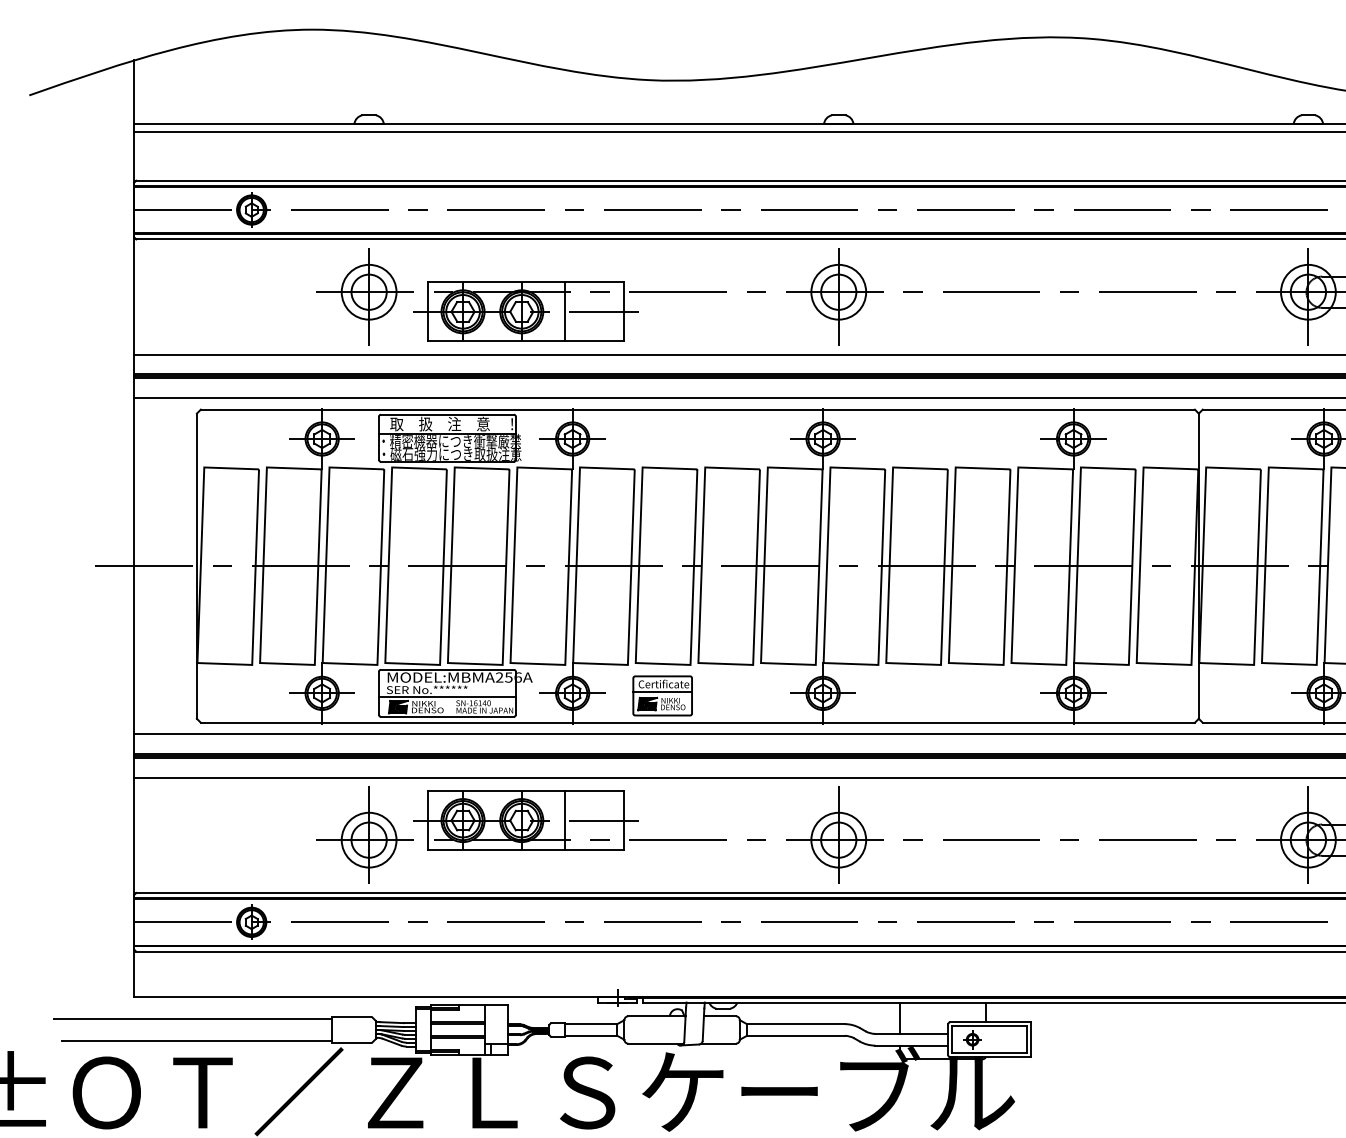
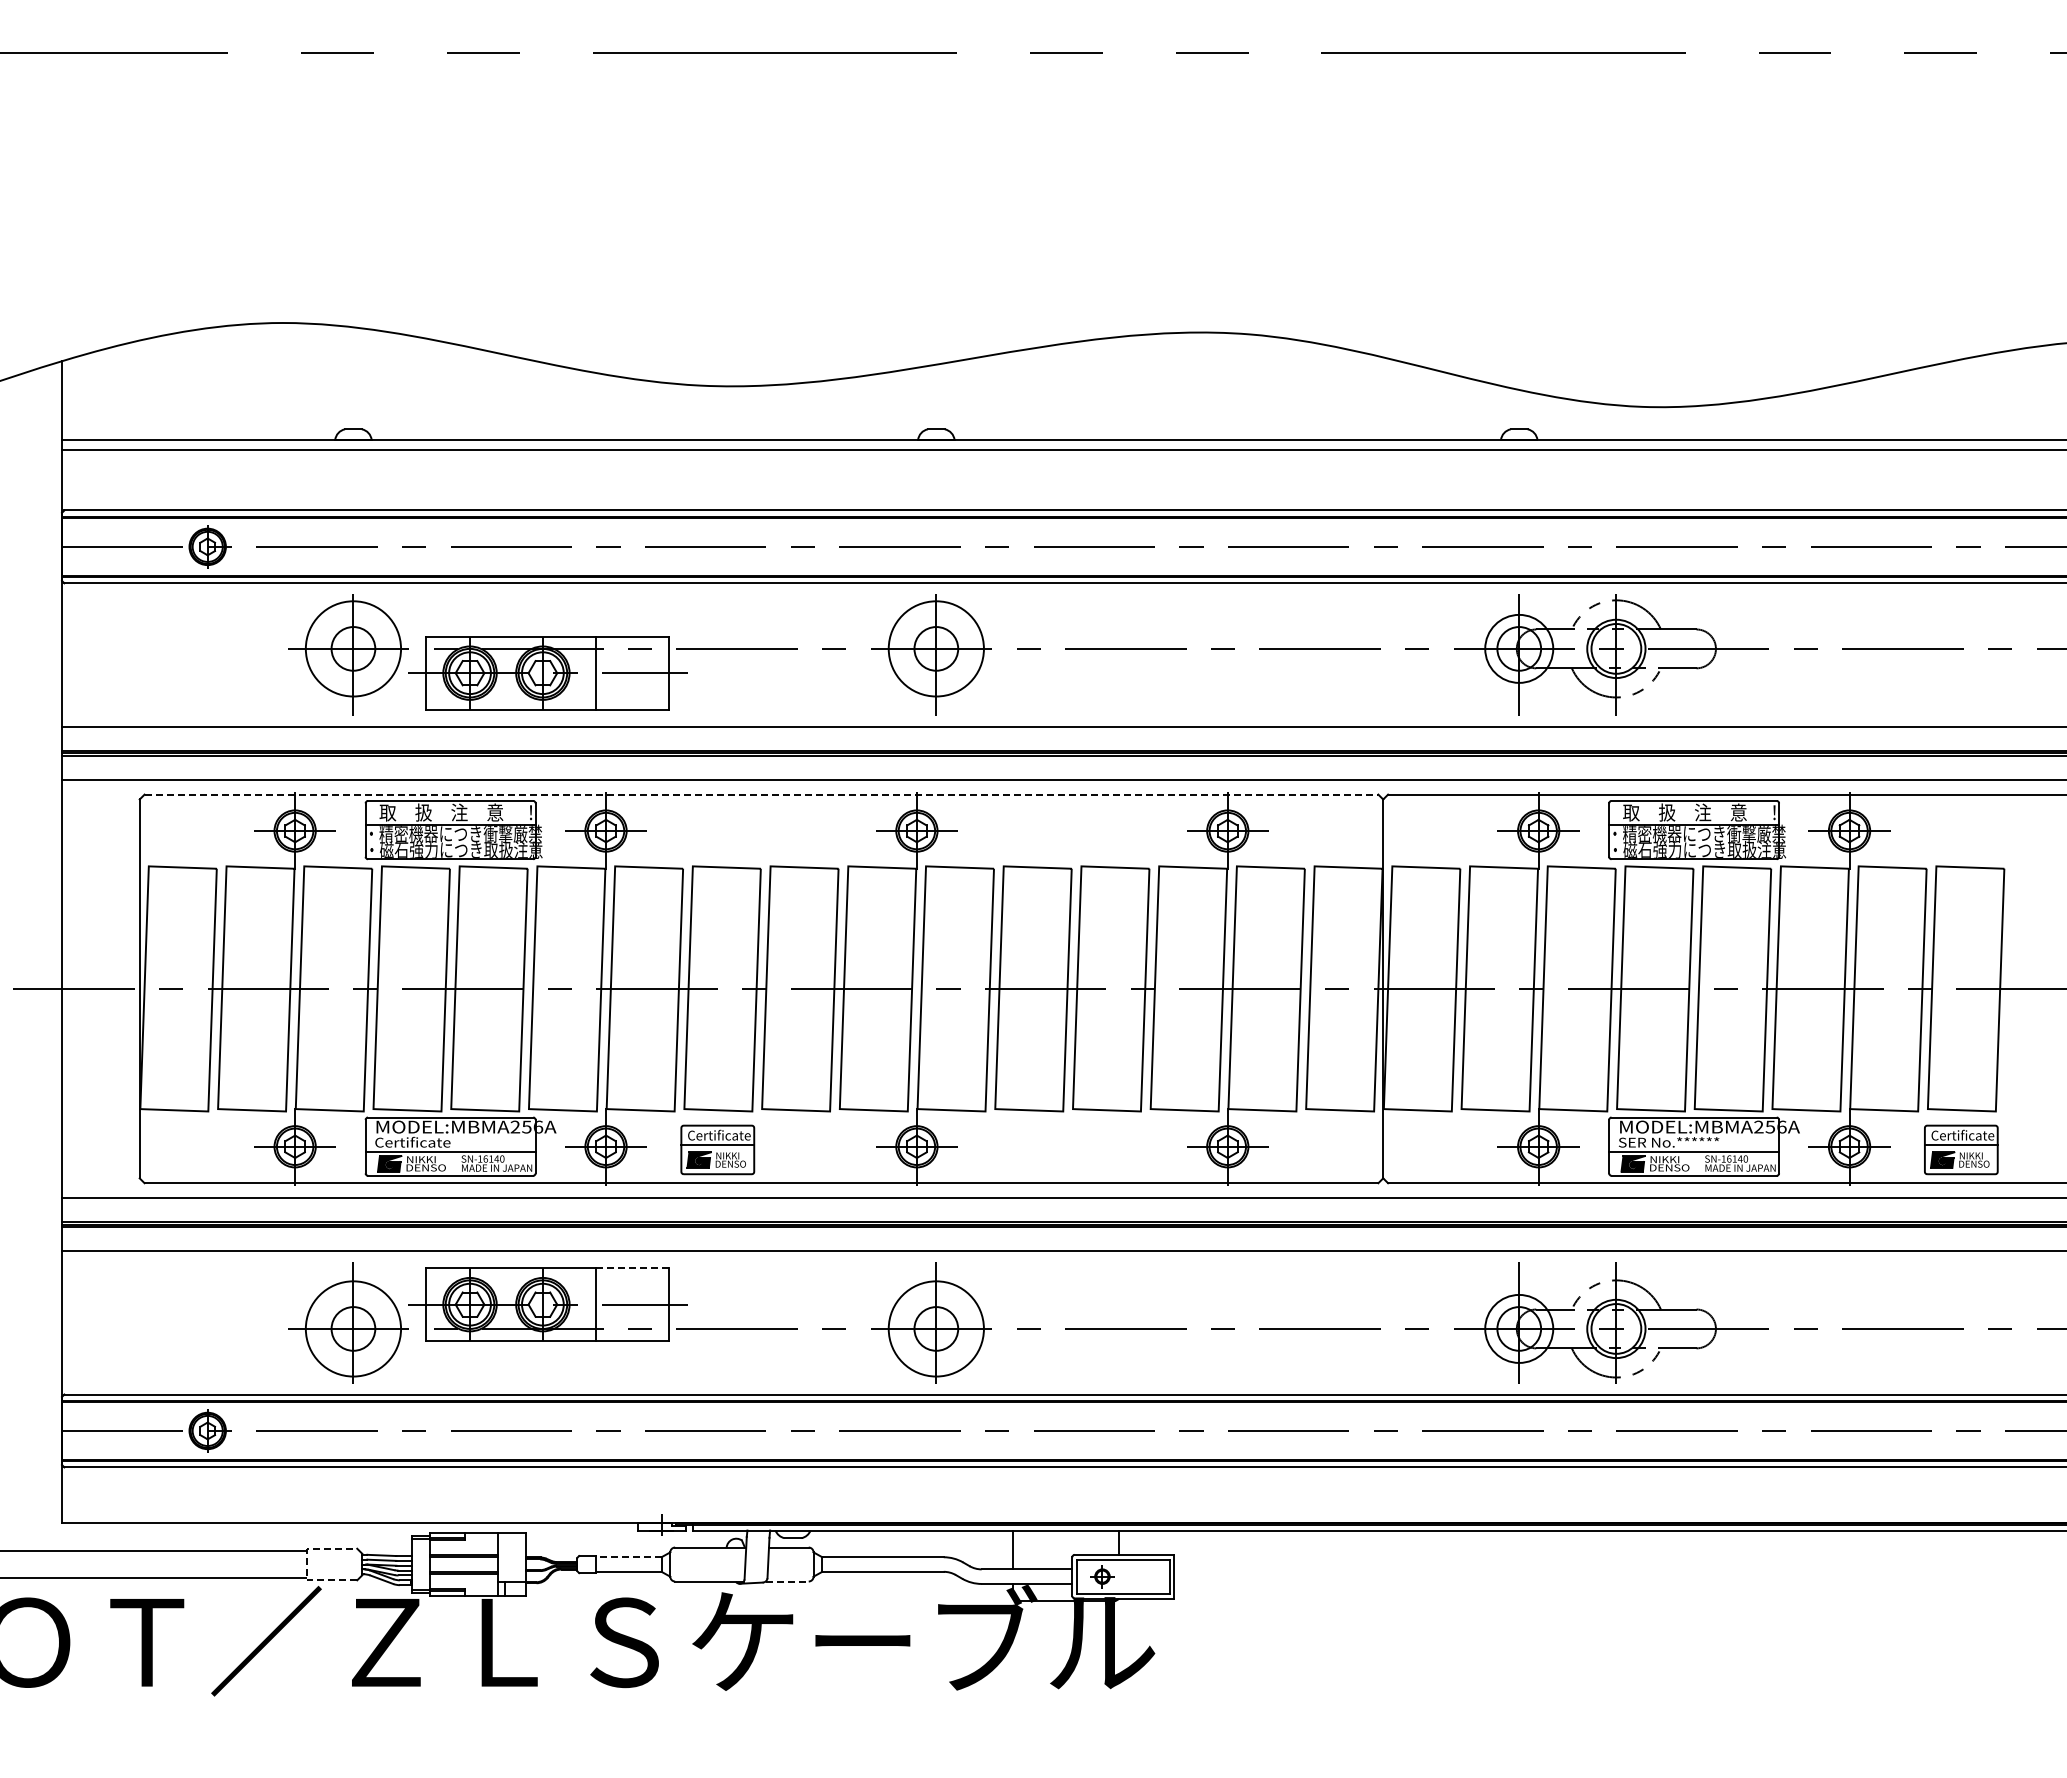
circle: (369, 291) -> (353, 648), size x1.4
circle: (838, 291) -> (936, 648), size x1.4
line: (697, 409) -> (761, 794), solid -> dashed
text: (427, 689) -> (425, 1141), SER No.****** -> Certificate
line: (594, 791) -> (633, 1268), solid -> dashed
circle: (369, 839) -> (353, 1328), size x1.4
circle: (838, 839) -> (936, 1328), size x1.4
line: (590, 1024) -> (628, 1557), solid -> dashed
line: (331, 1029) -> (306, 1564), solid -> dashed
line: (718, 1043) -> (787, 1581), solid -> dashed

